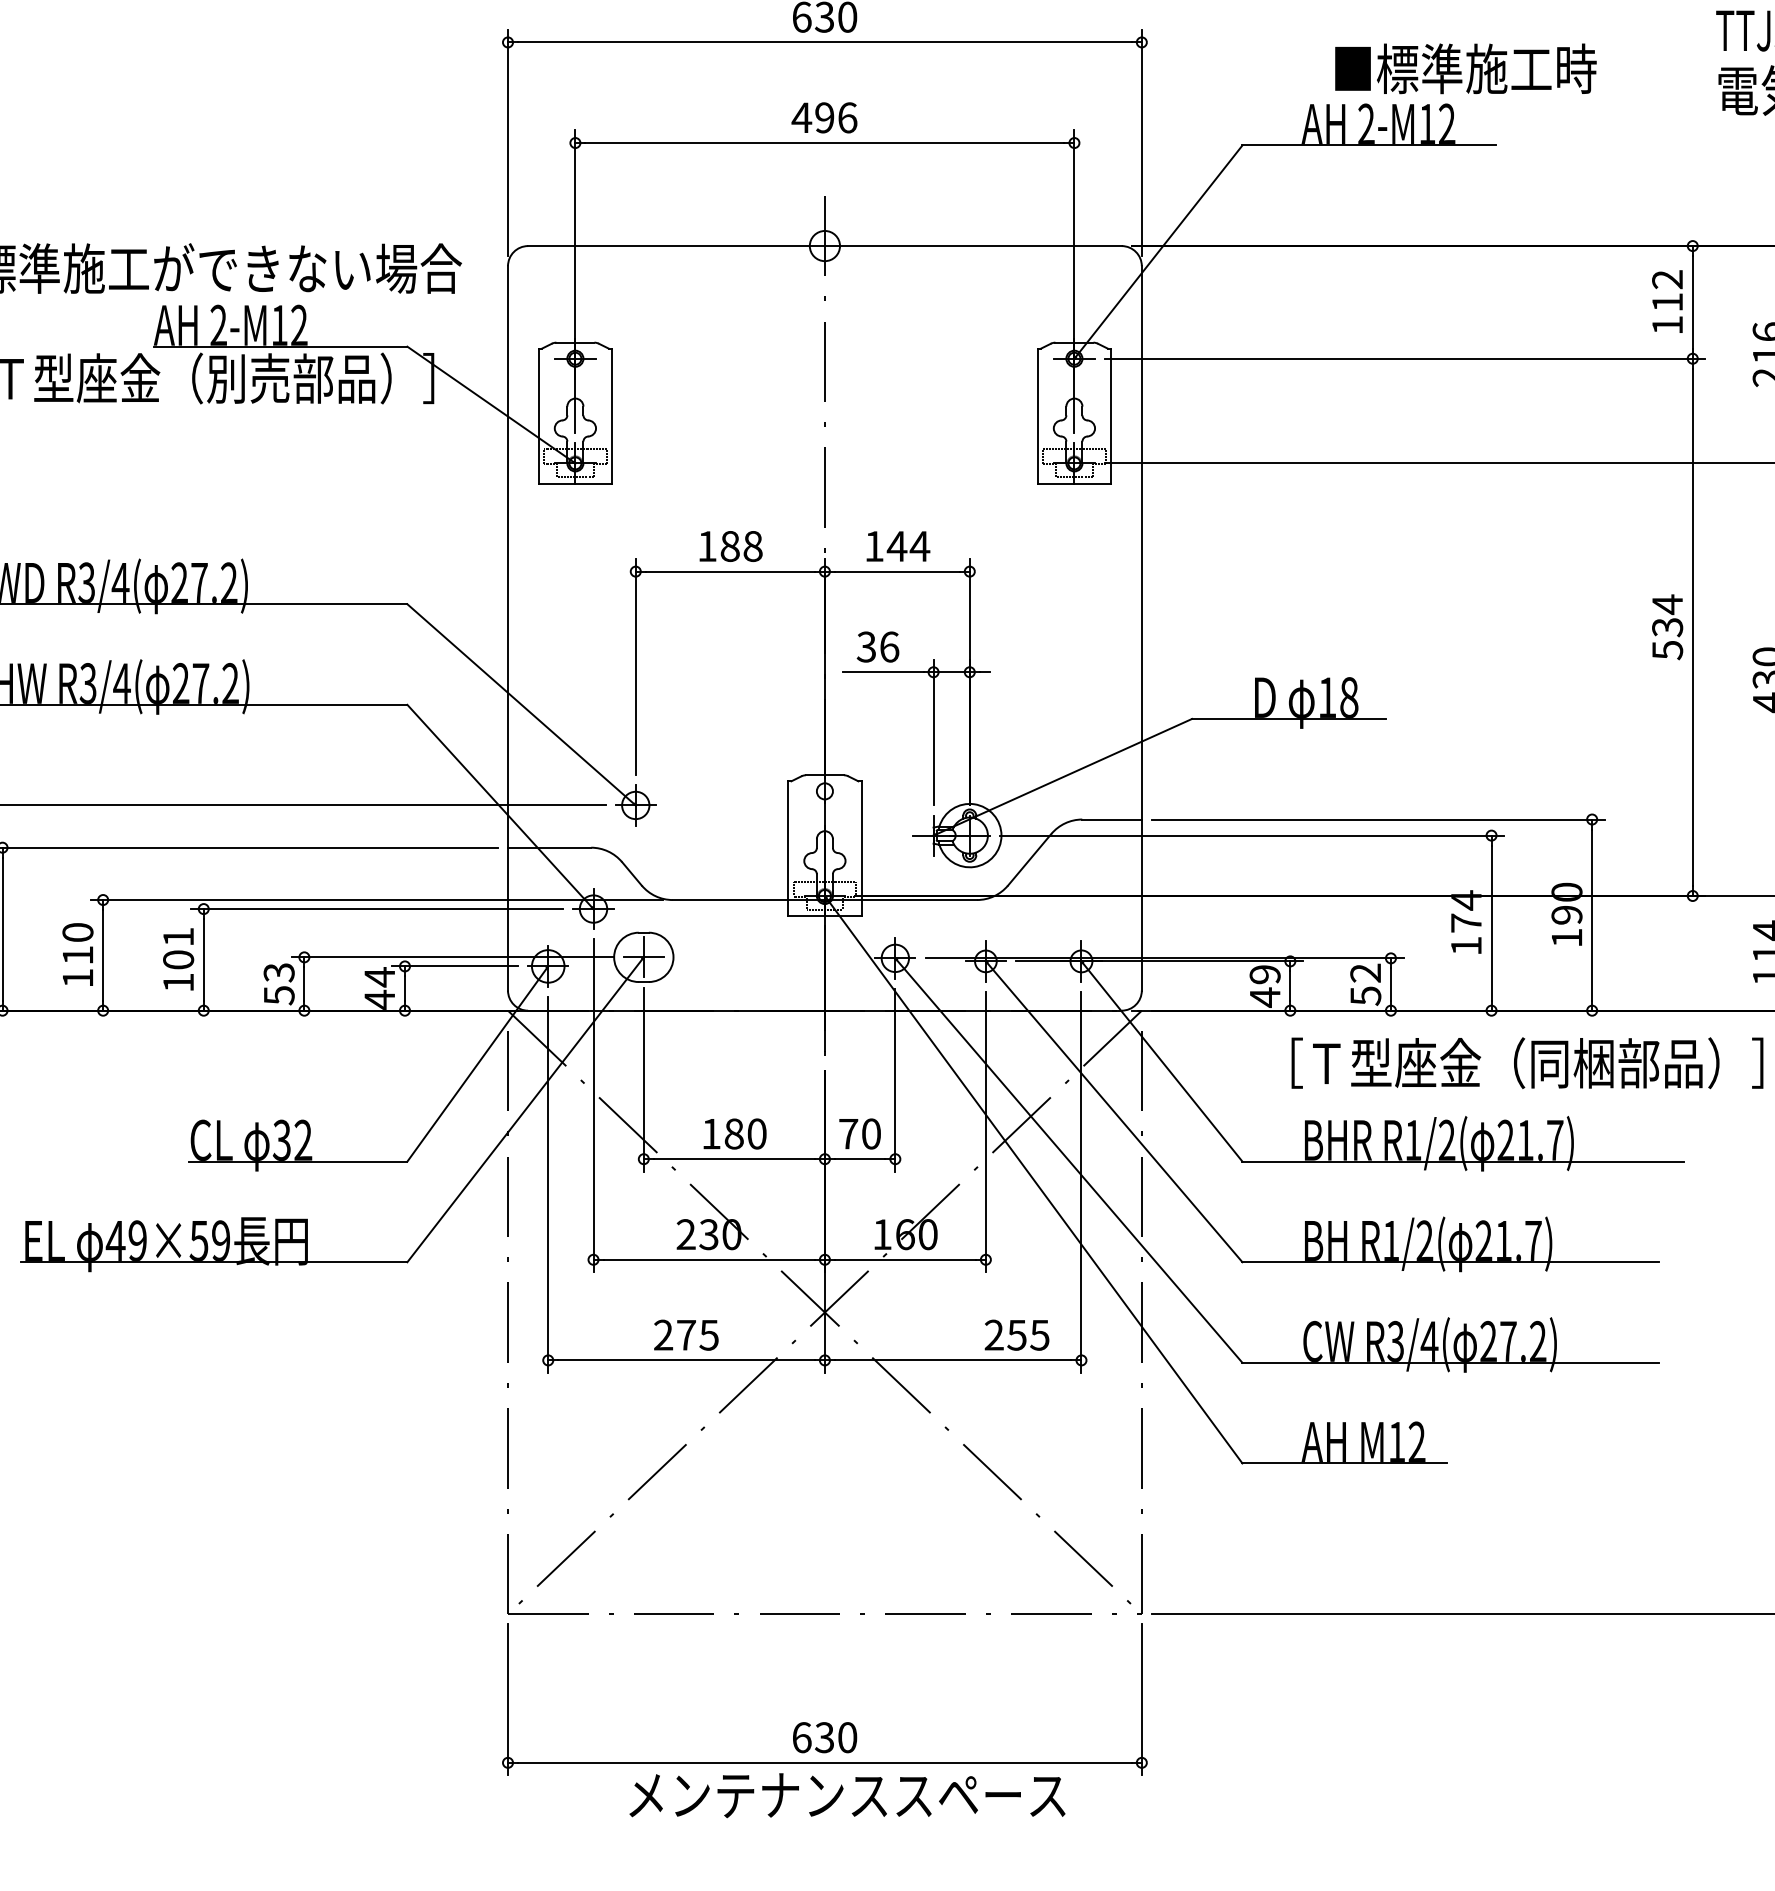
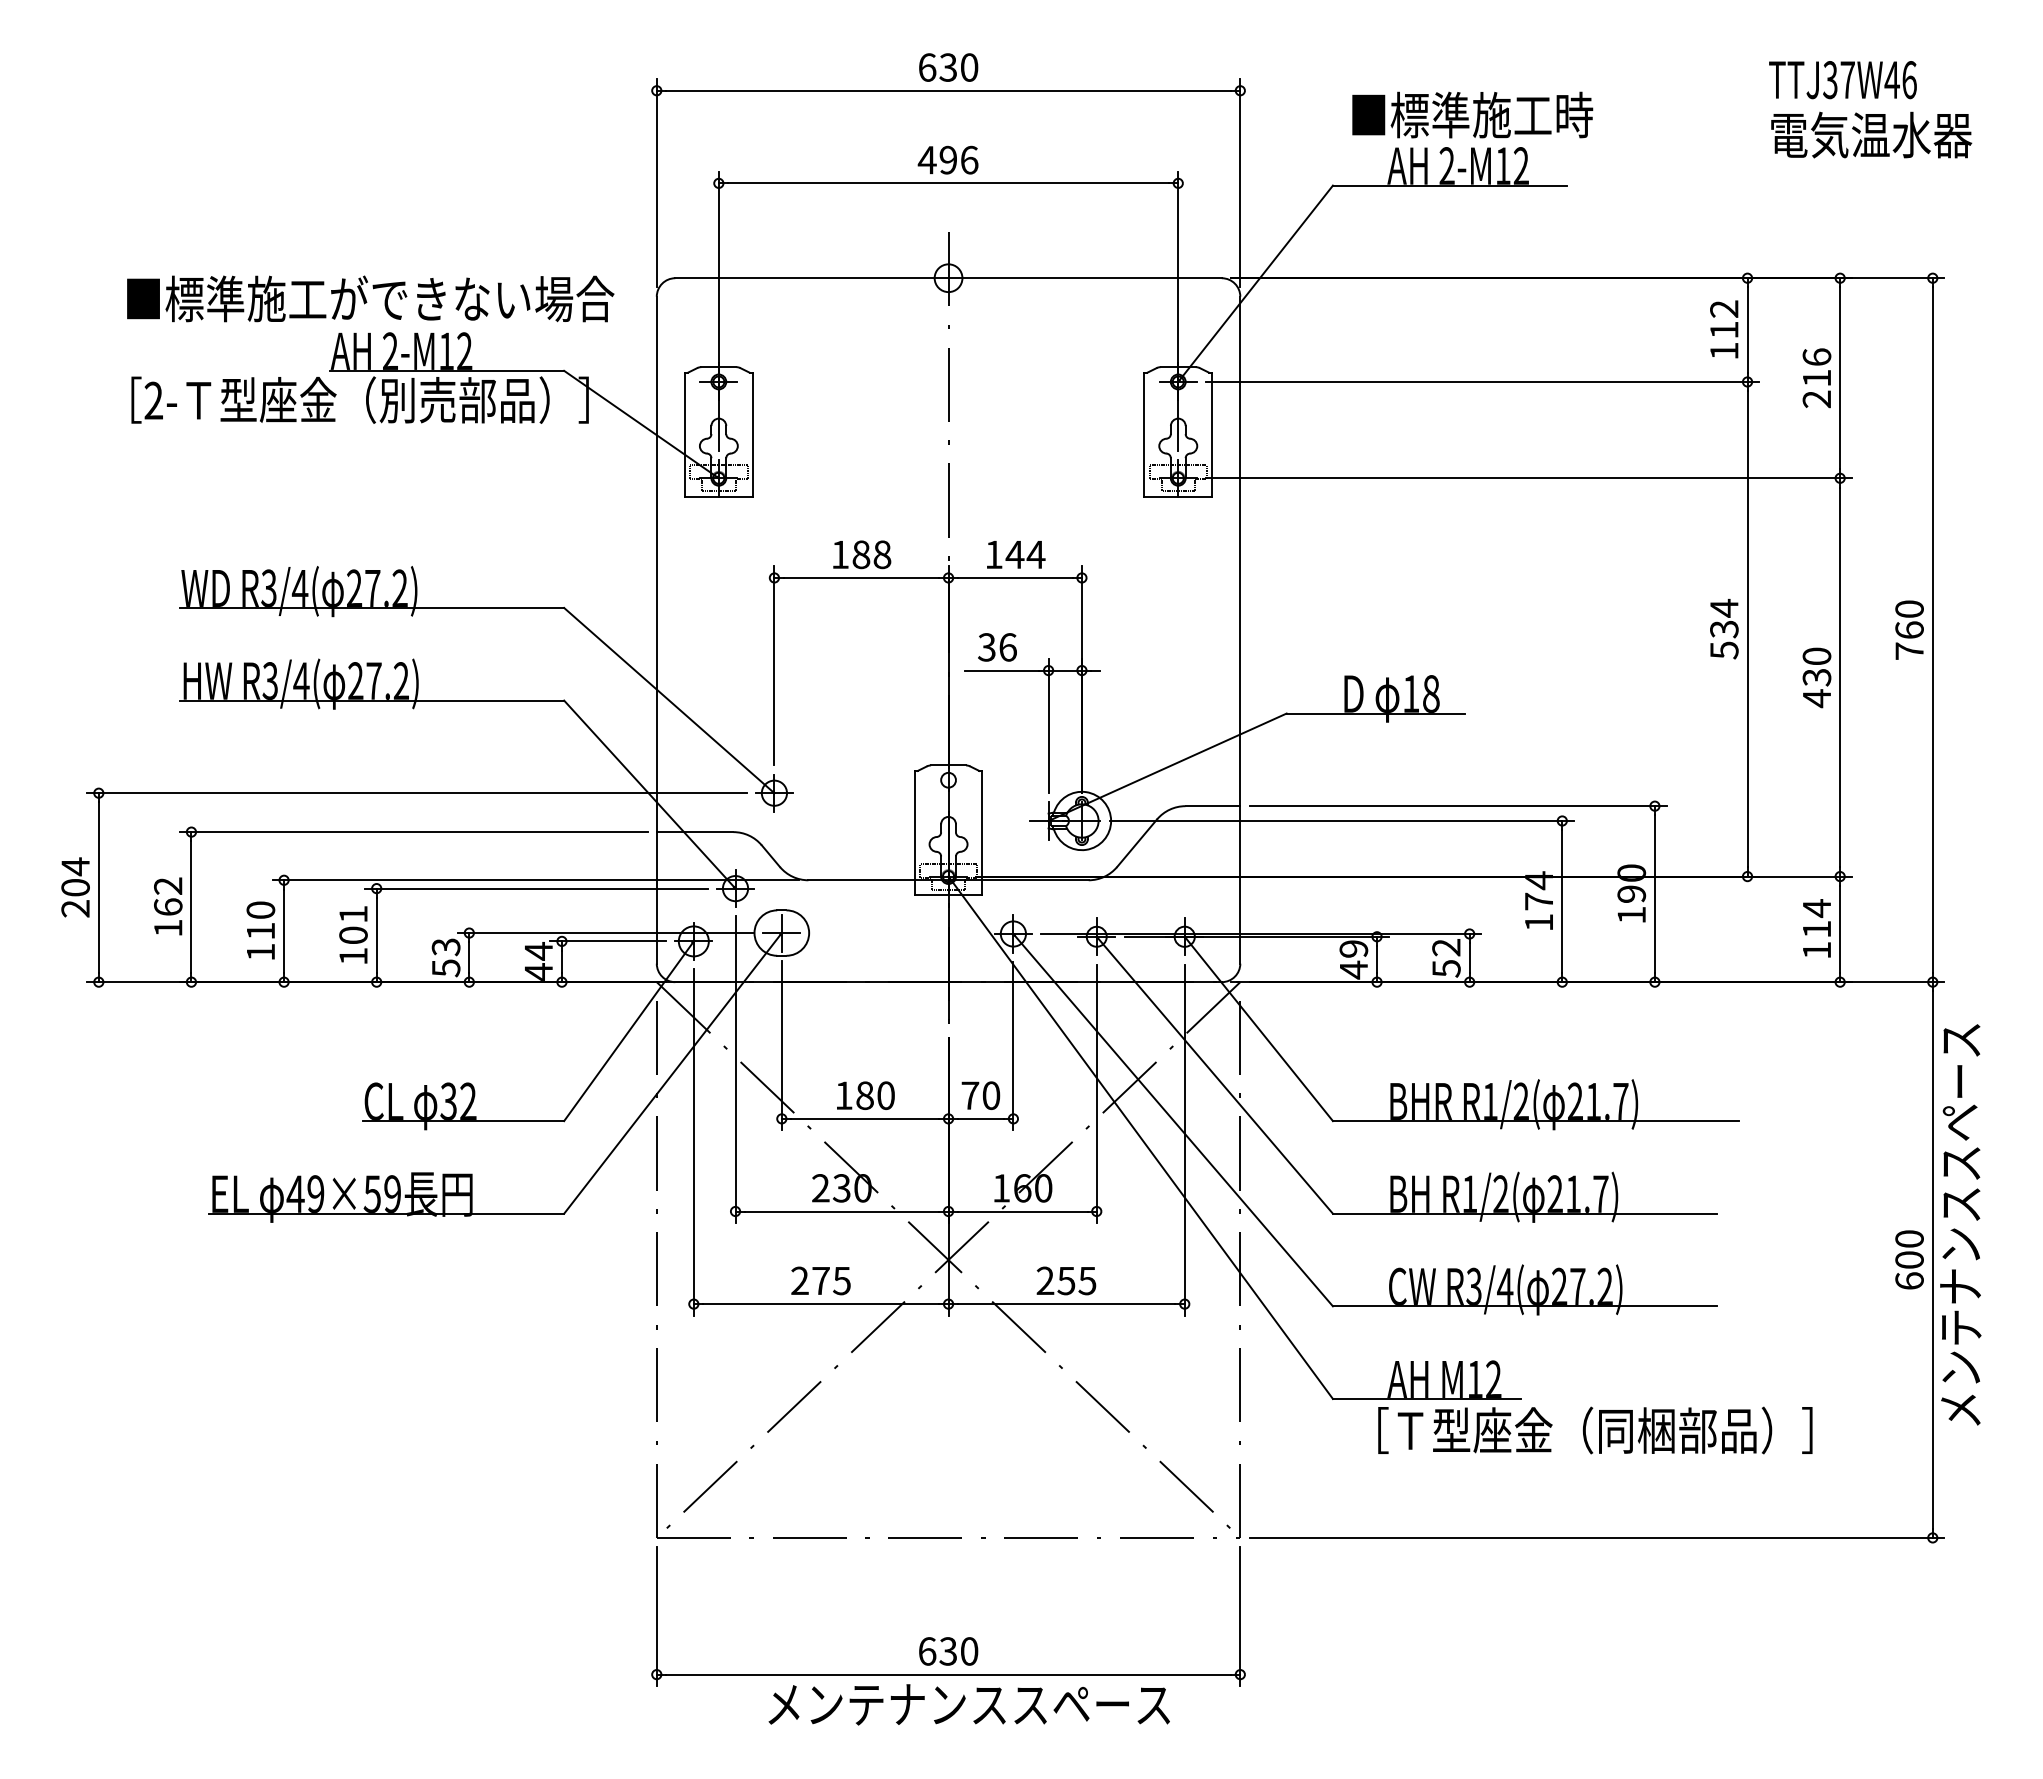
text: (1465, 68) -> (1472, 114), moved
text: (1527, 1063) -> (1595, 1430), moved
text: (1017, 1334) -> (1066, 1280), moved

